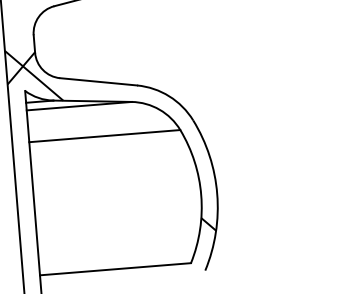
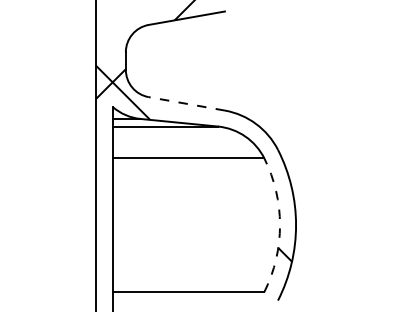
line: (98, 81) -> (186, 103), solid -> dashed
arc: (201, 195) -> (280, 225), solid -> dashed

